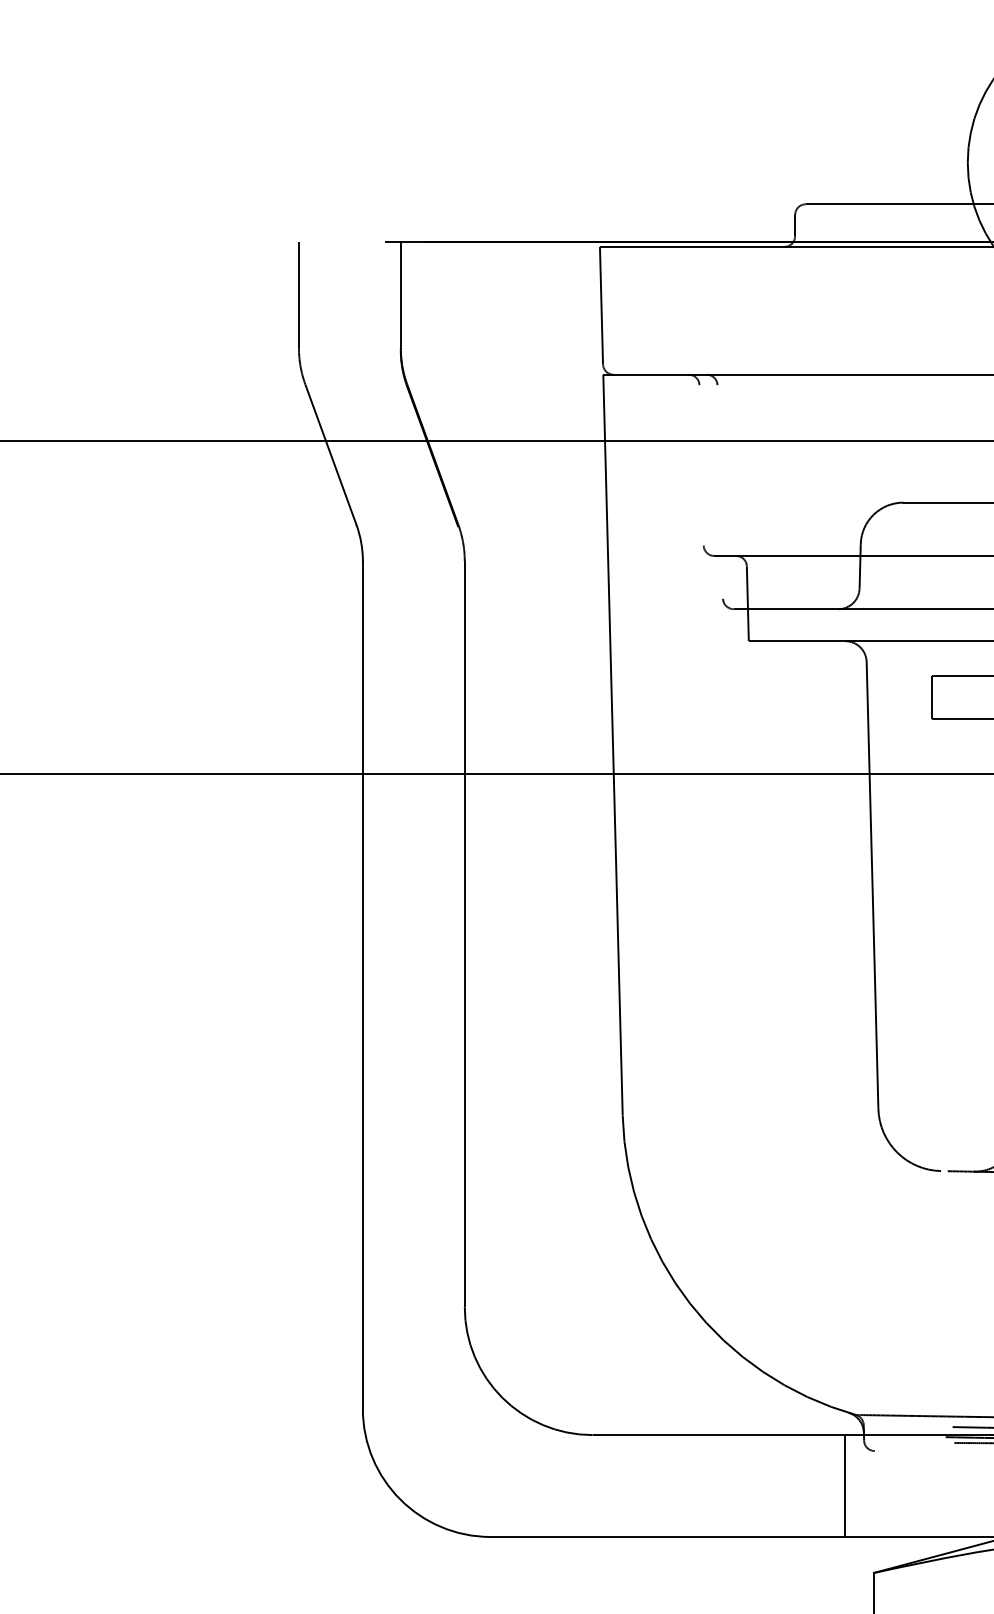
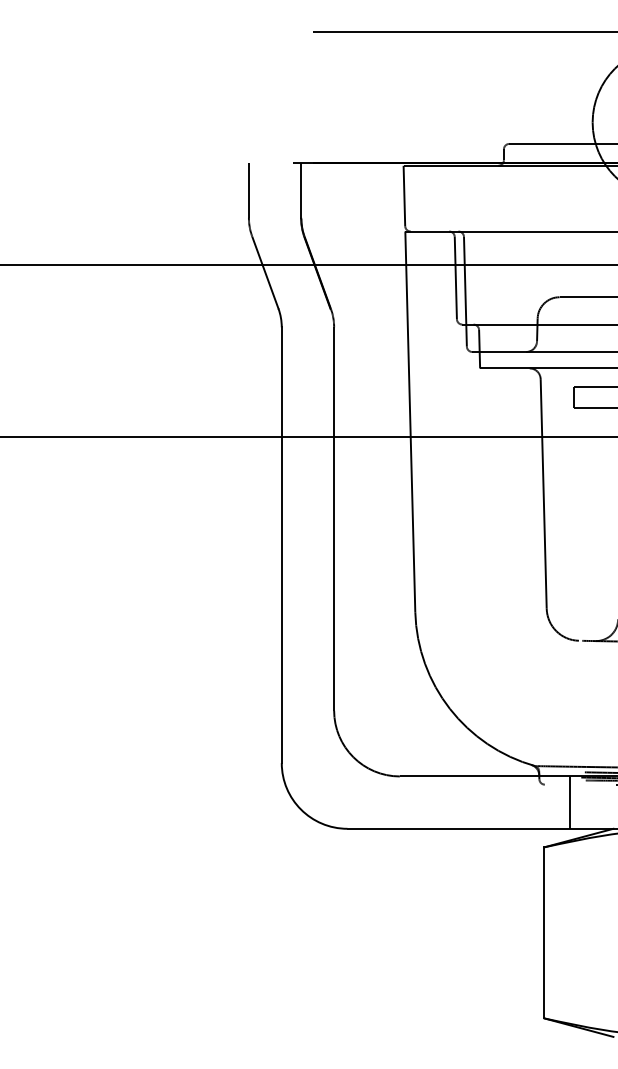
line: (700, 464) -> (455, 277), added
line: (718, 491) -> (464, 291), added
line: (844, 1485) -> (569, 802), moved

